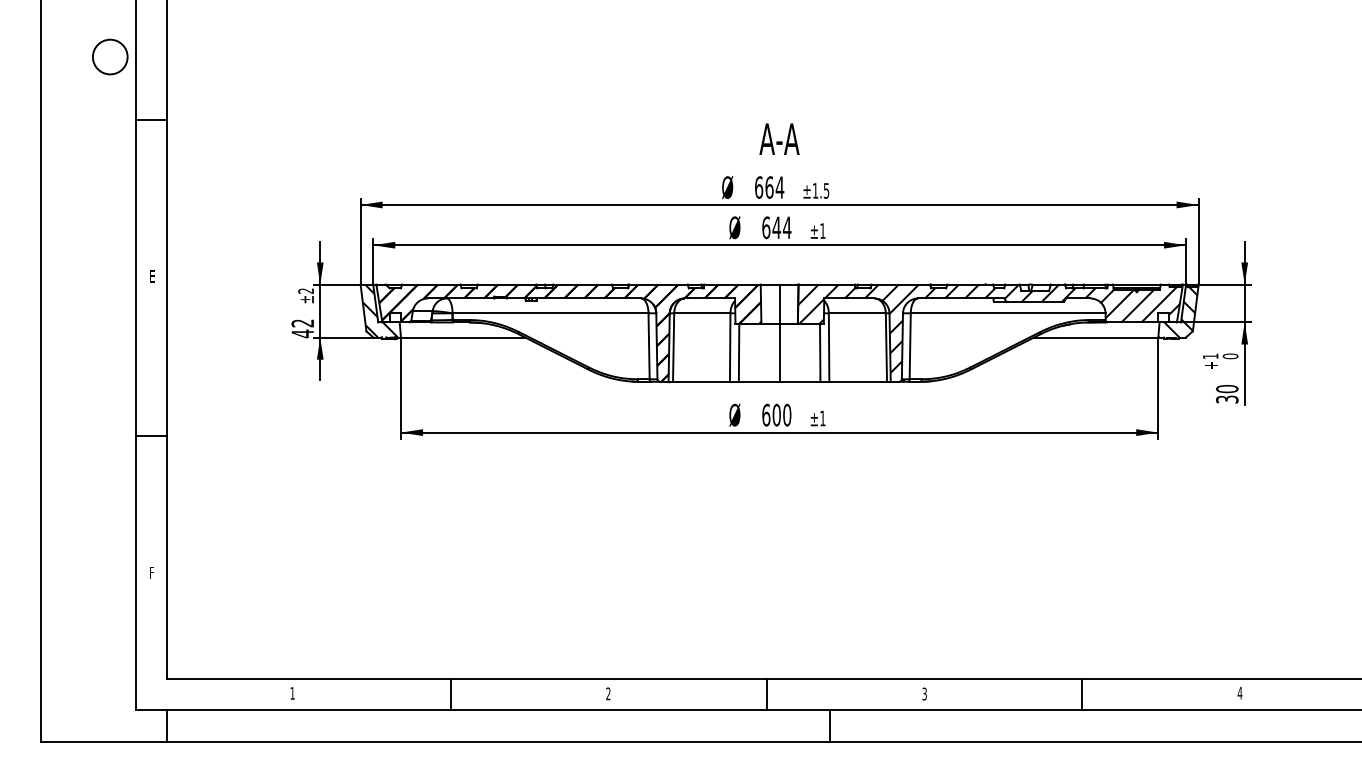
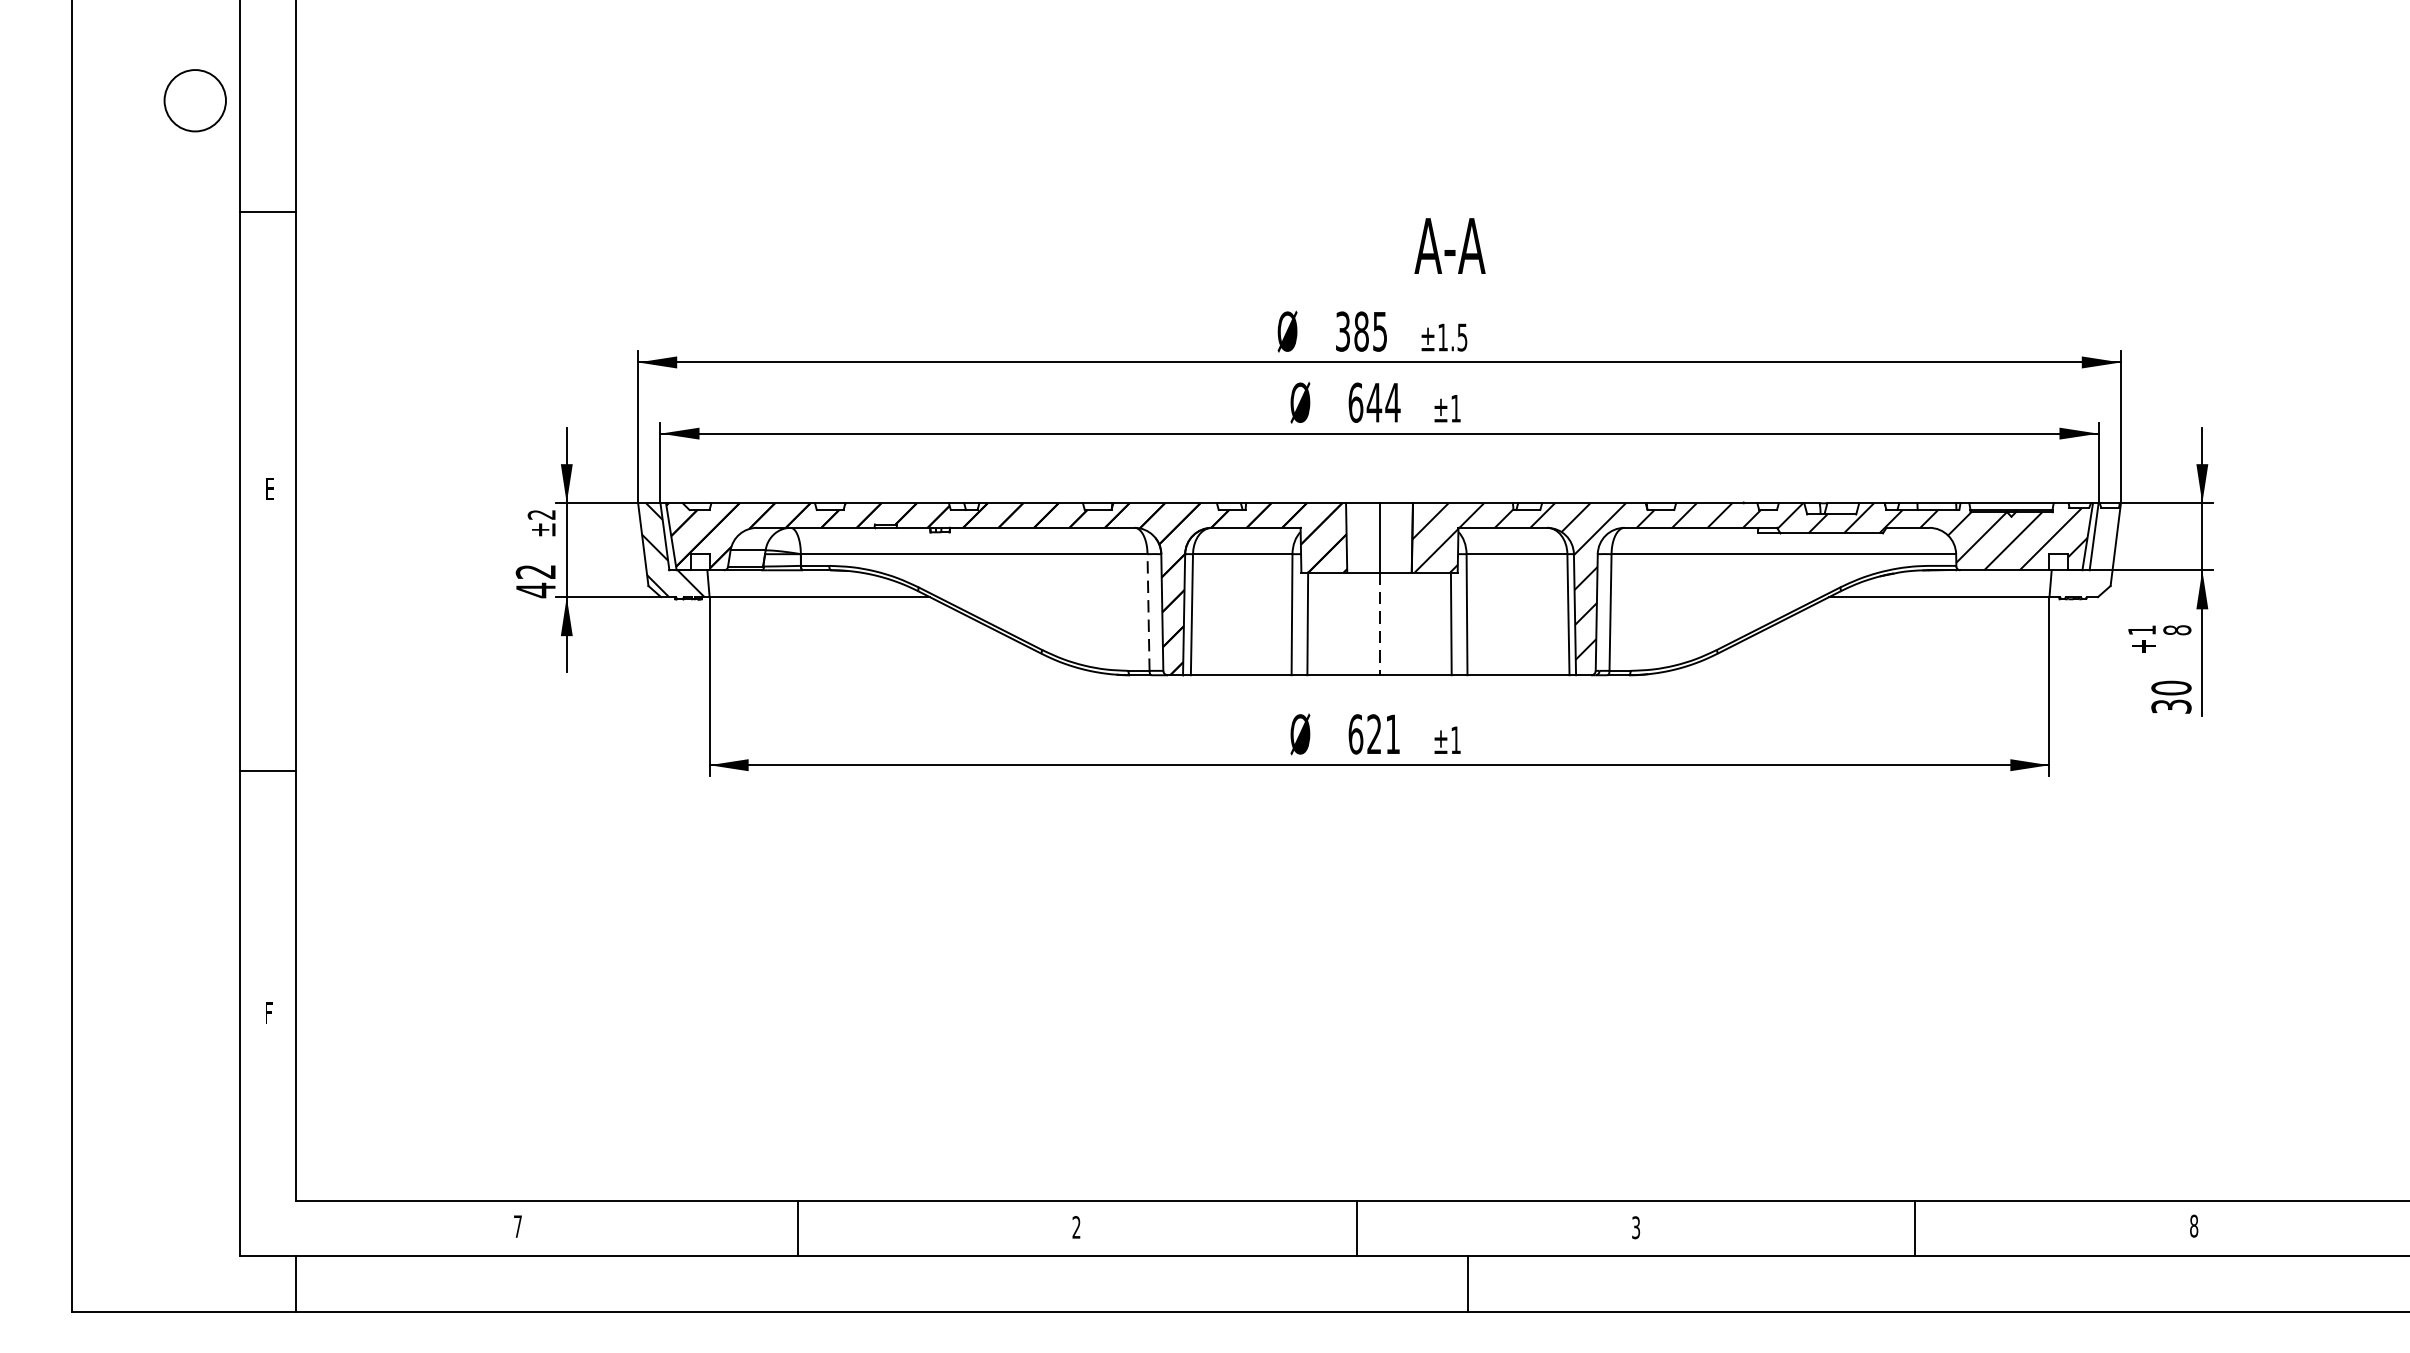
text: (779, 138) -> (1450, 244), moved
text: (769, 187) -> (1361, 331), 664 -> 385
hatch: (1177, 310) -> (2083, 549), removed
line: (649, 346) -> (1149, 612), solid -> dashed
line: (779, 353) -> (1379, 625), solid -> dashed
text: (1230, 356) -> (2177, 630), 0 -> 8
text: (781, 414) -> (1382, 733), 600 -> 621
text: (1239, 692) -> (2193, 1224), 4 -> 8
text: (292, 693) -> (517, 1226), 1 -> 7

